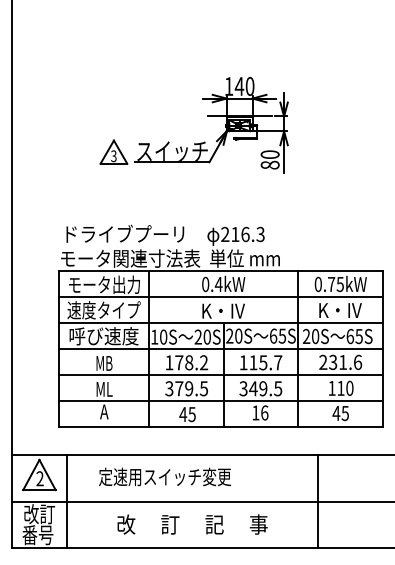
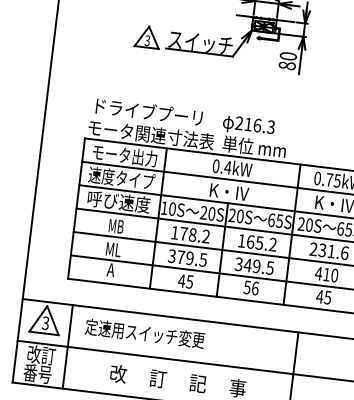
text: (265, 362) -> (261, 243), 115.7 -> 165.2
text: (331, 388) -> (318, 273), 110 -> 410
text: (255, 412) -> (247, 287), 16 -> 56
text: (164, 476) -> (144, 333), moved
text: (39, 478) -> (45, 322), 2 -> 3

